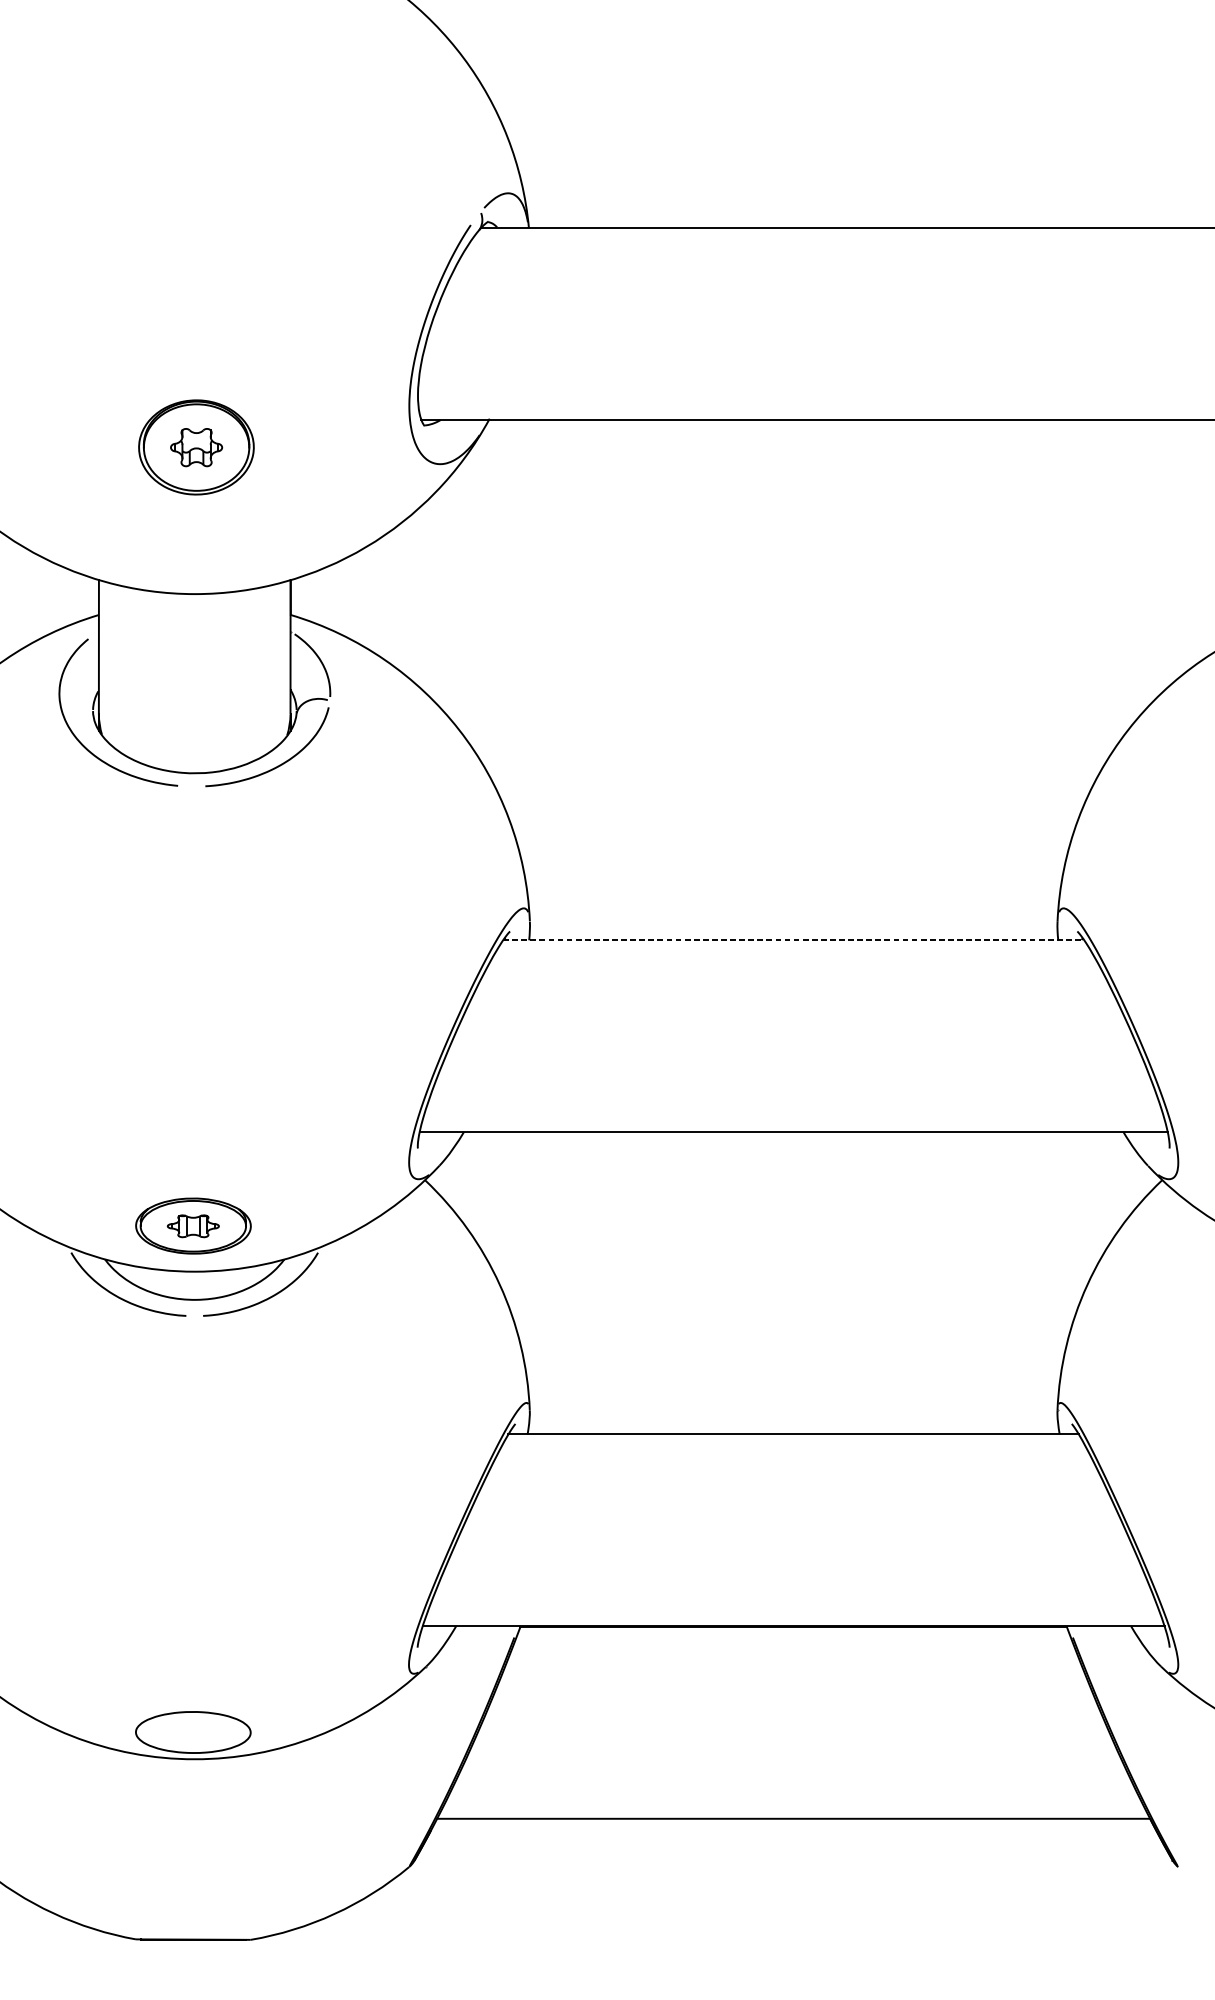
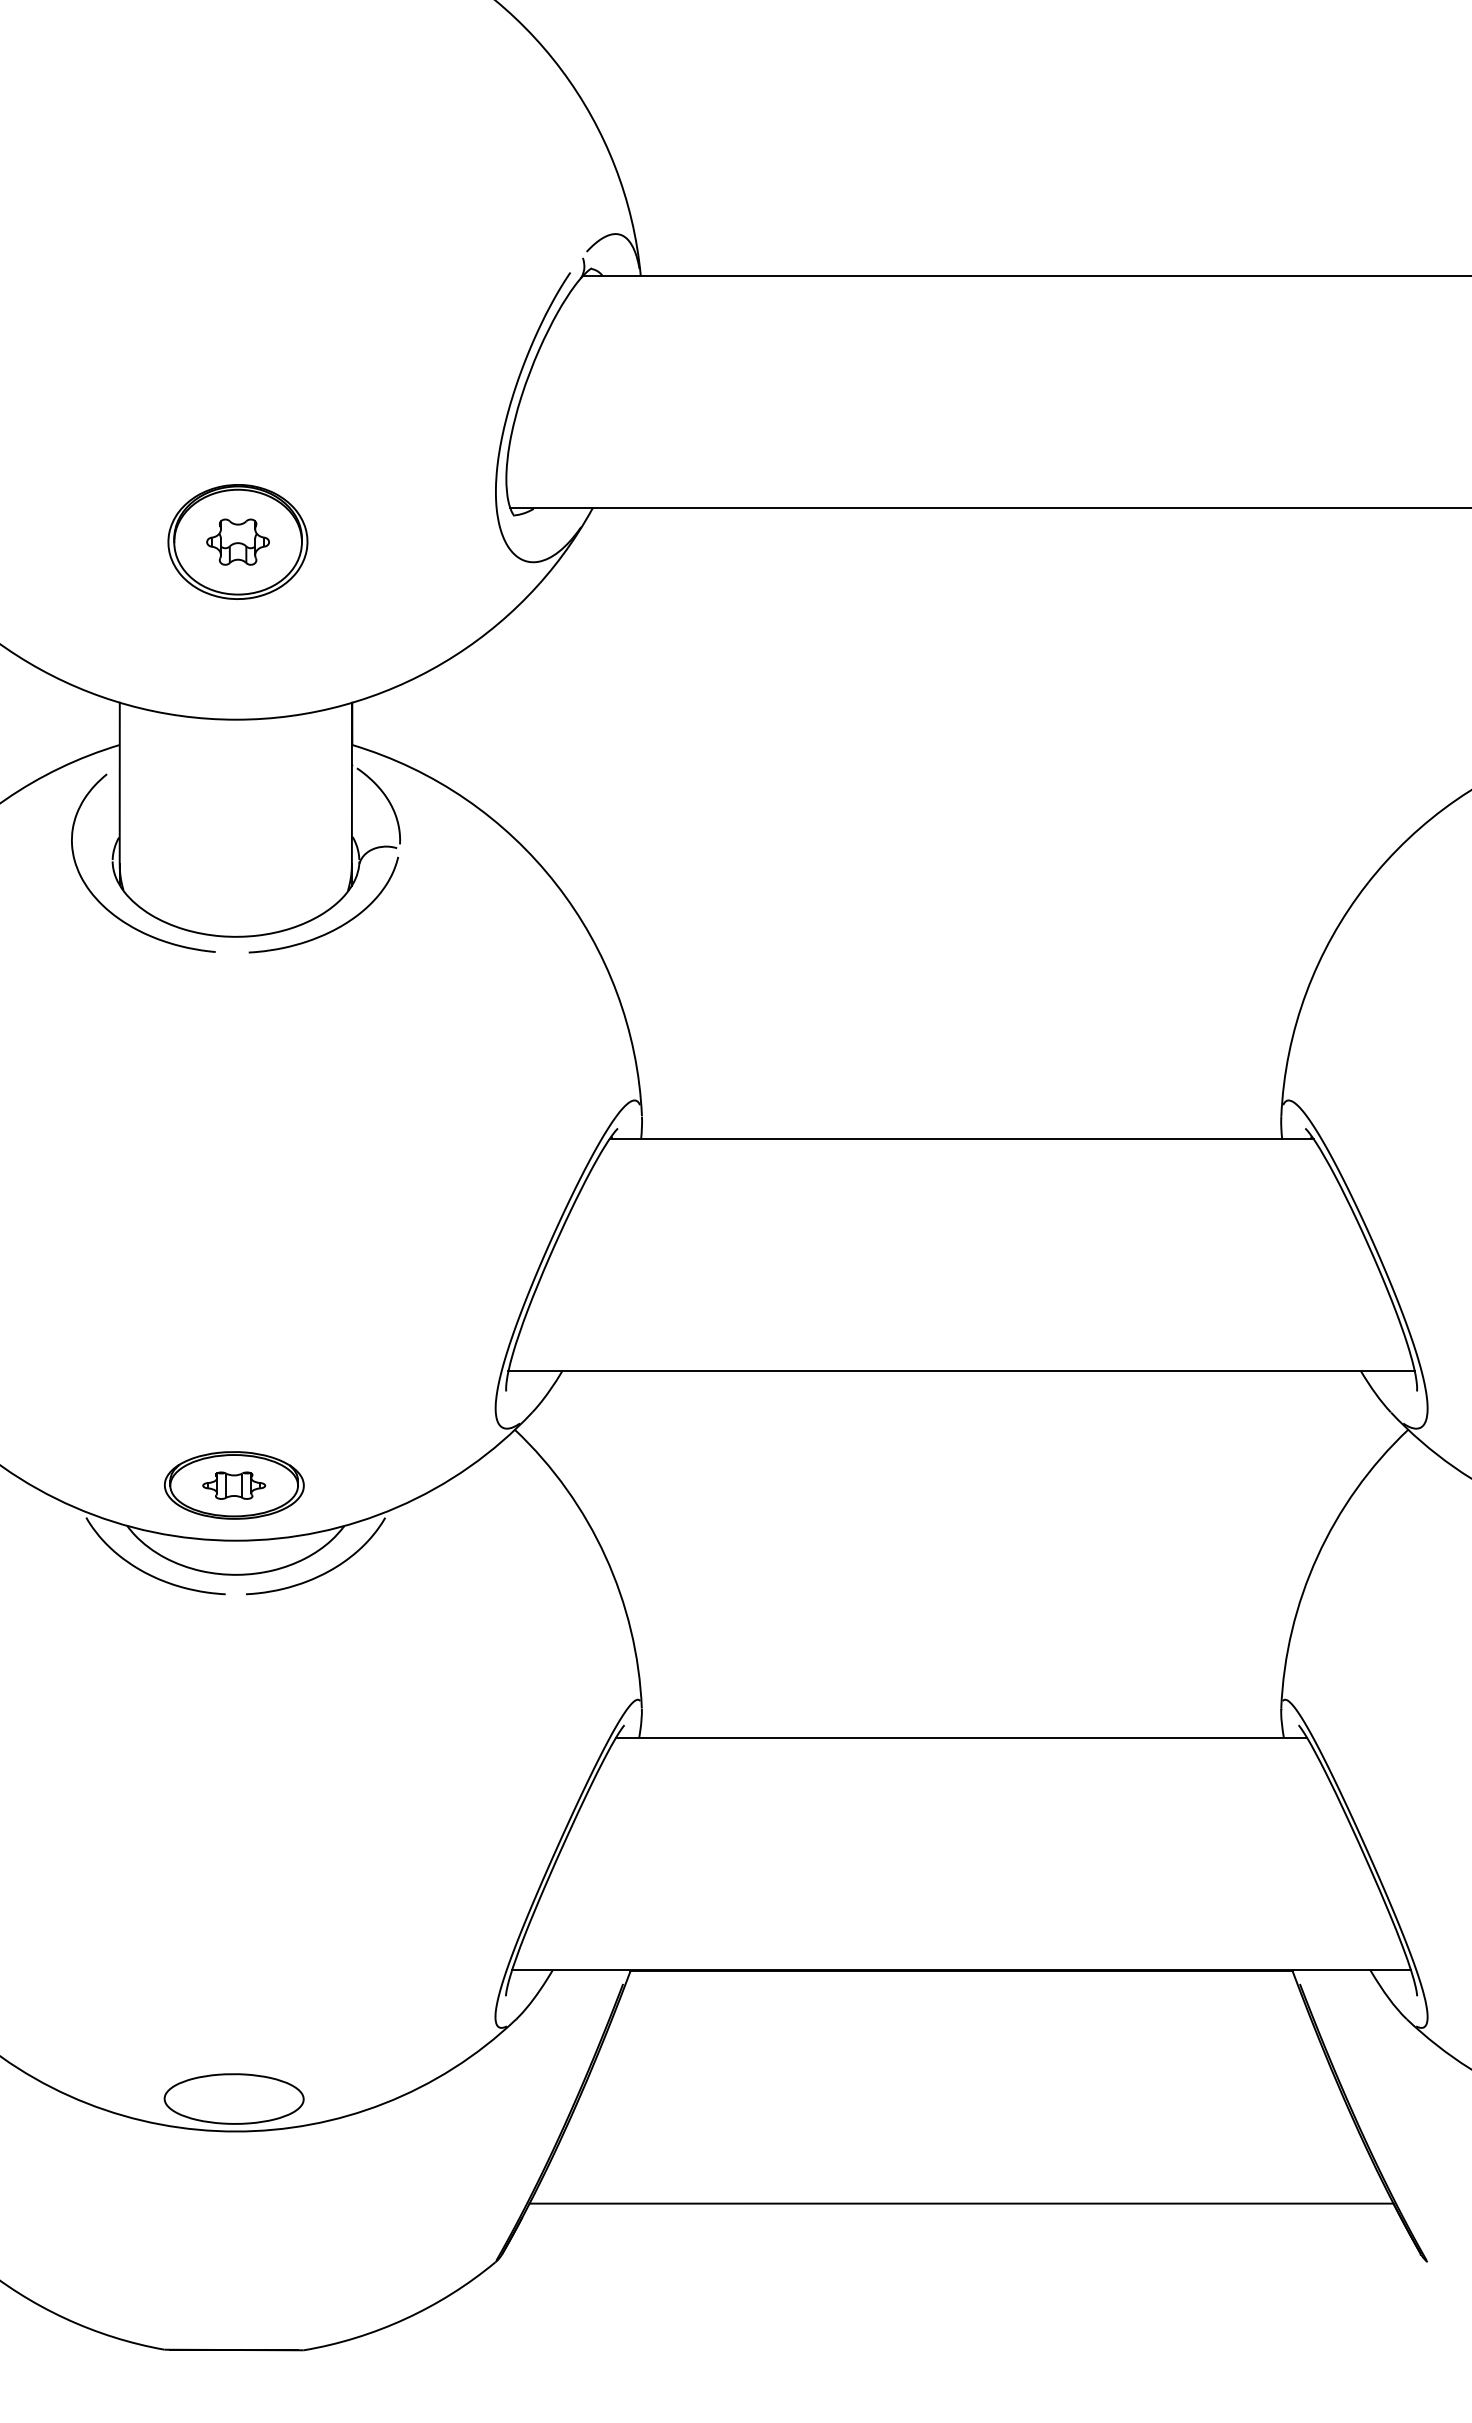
line: (794, 940) -> (962, 1139), dashed -> solid

